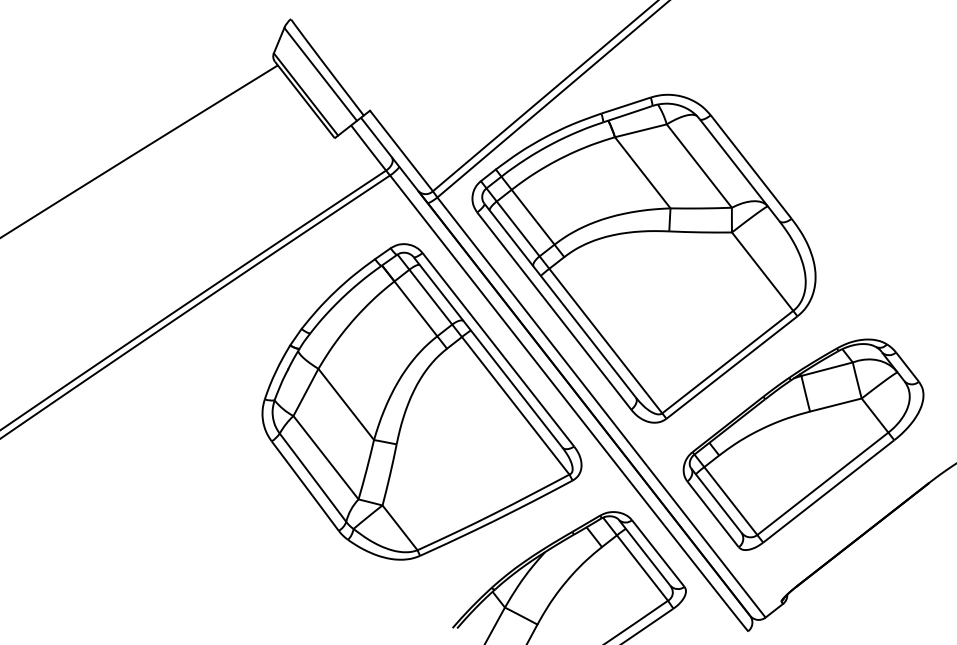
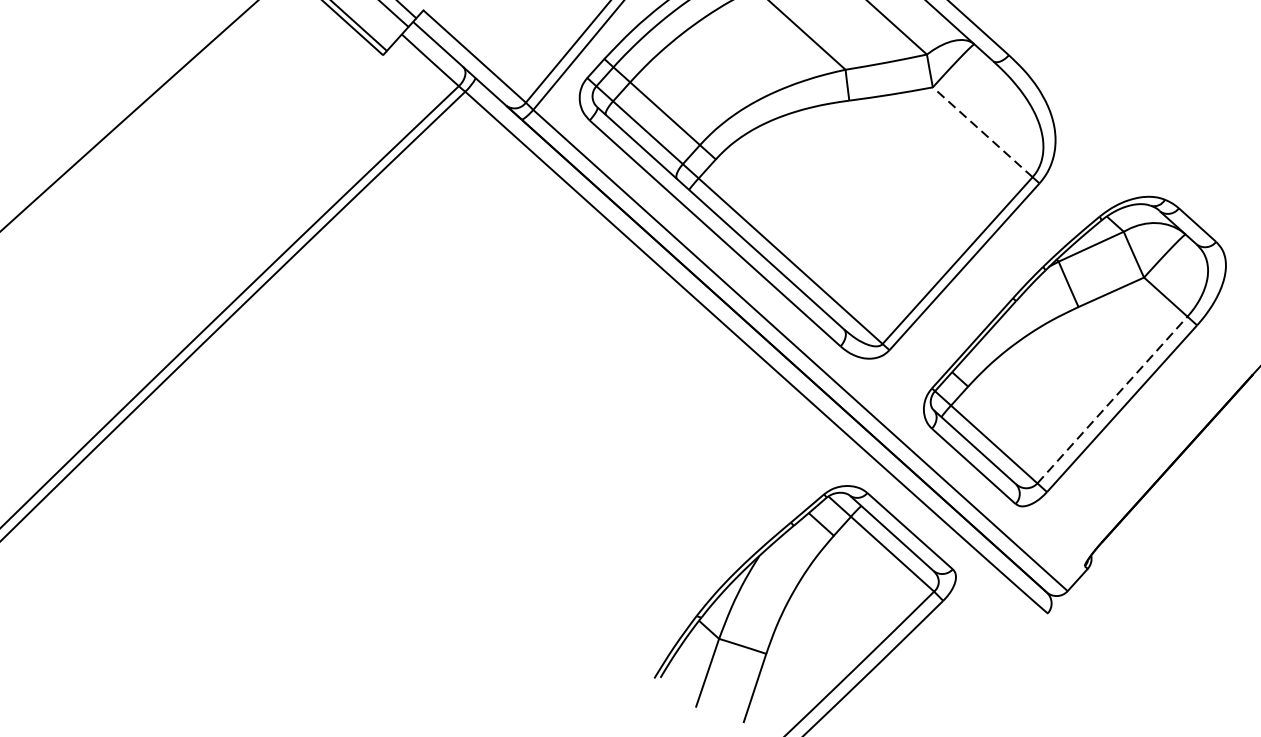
line: (762, 271) -> (982, 132), solid -> dashed
part: (421, 401) -> (559, 384), removed
line: (823, 483) -> (1113, 399), solid -> dashed

